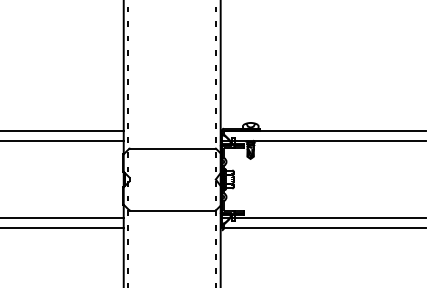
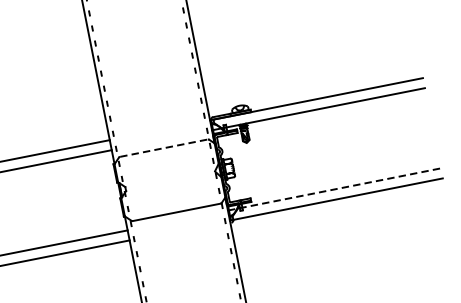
line: (173, 148) -> (164, 147), solid -> dashed
line: (323, 218) -> (334, 189), solid -> dashed

